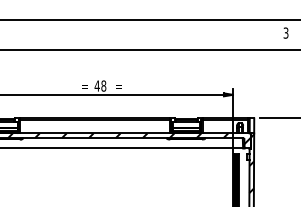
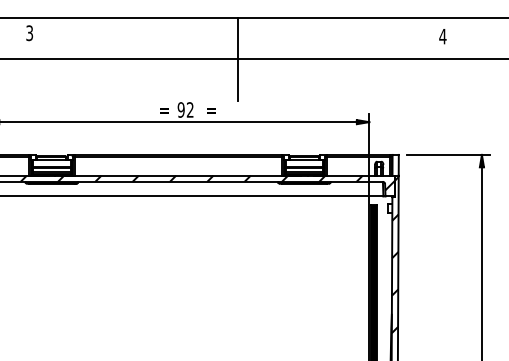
text: (285, 33) -> (442, 36), 3 -> 4
line: (137, 48) -> (237, 58), added
text: (100, 85) -> (185, 109), 48 -> 92

